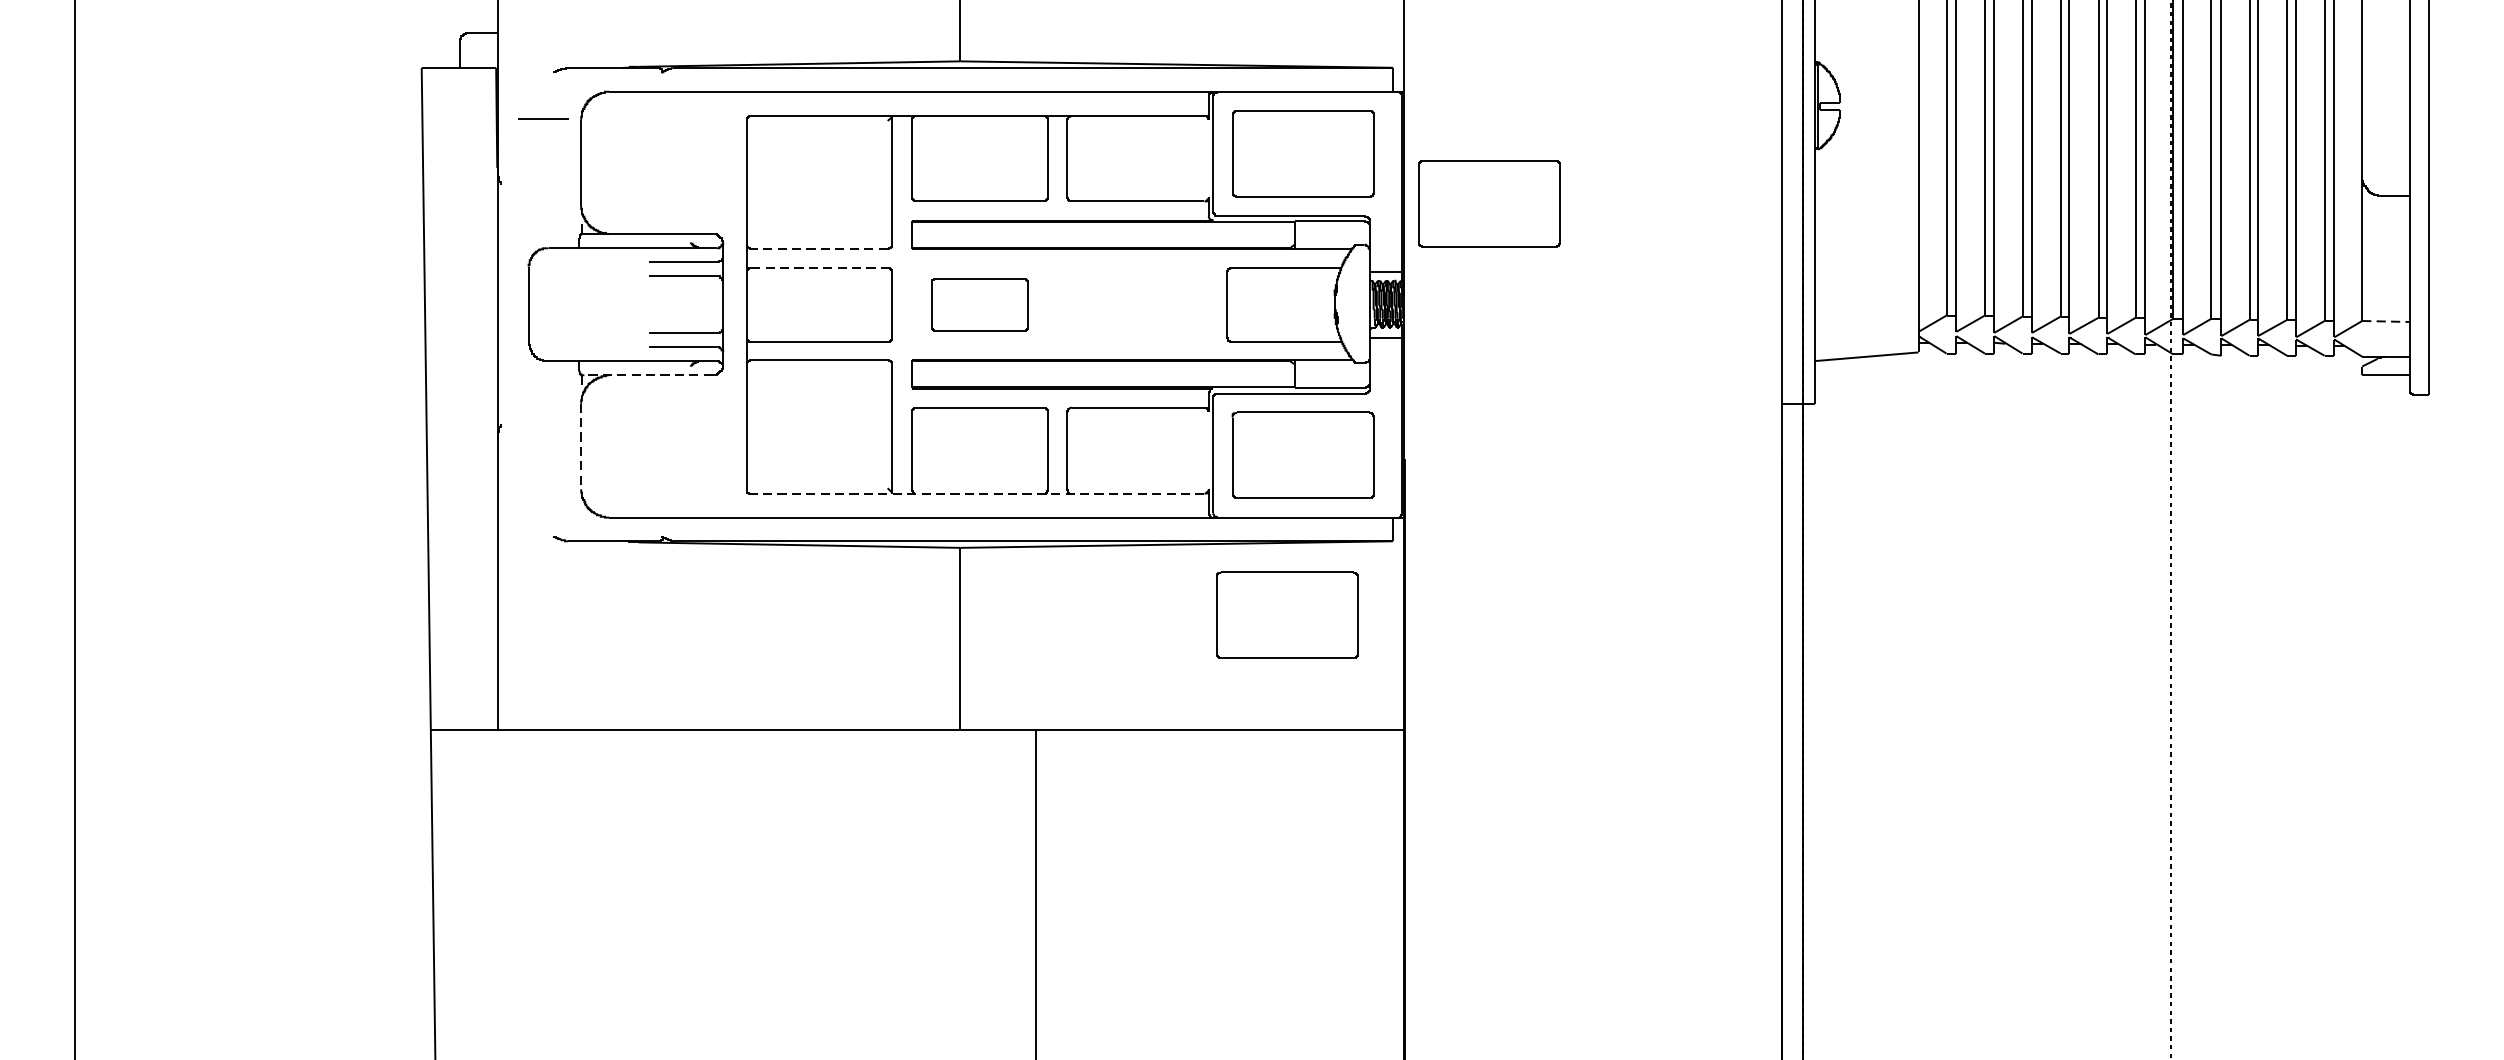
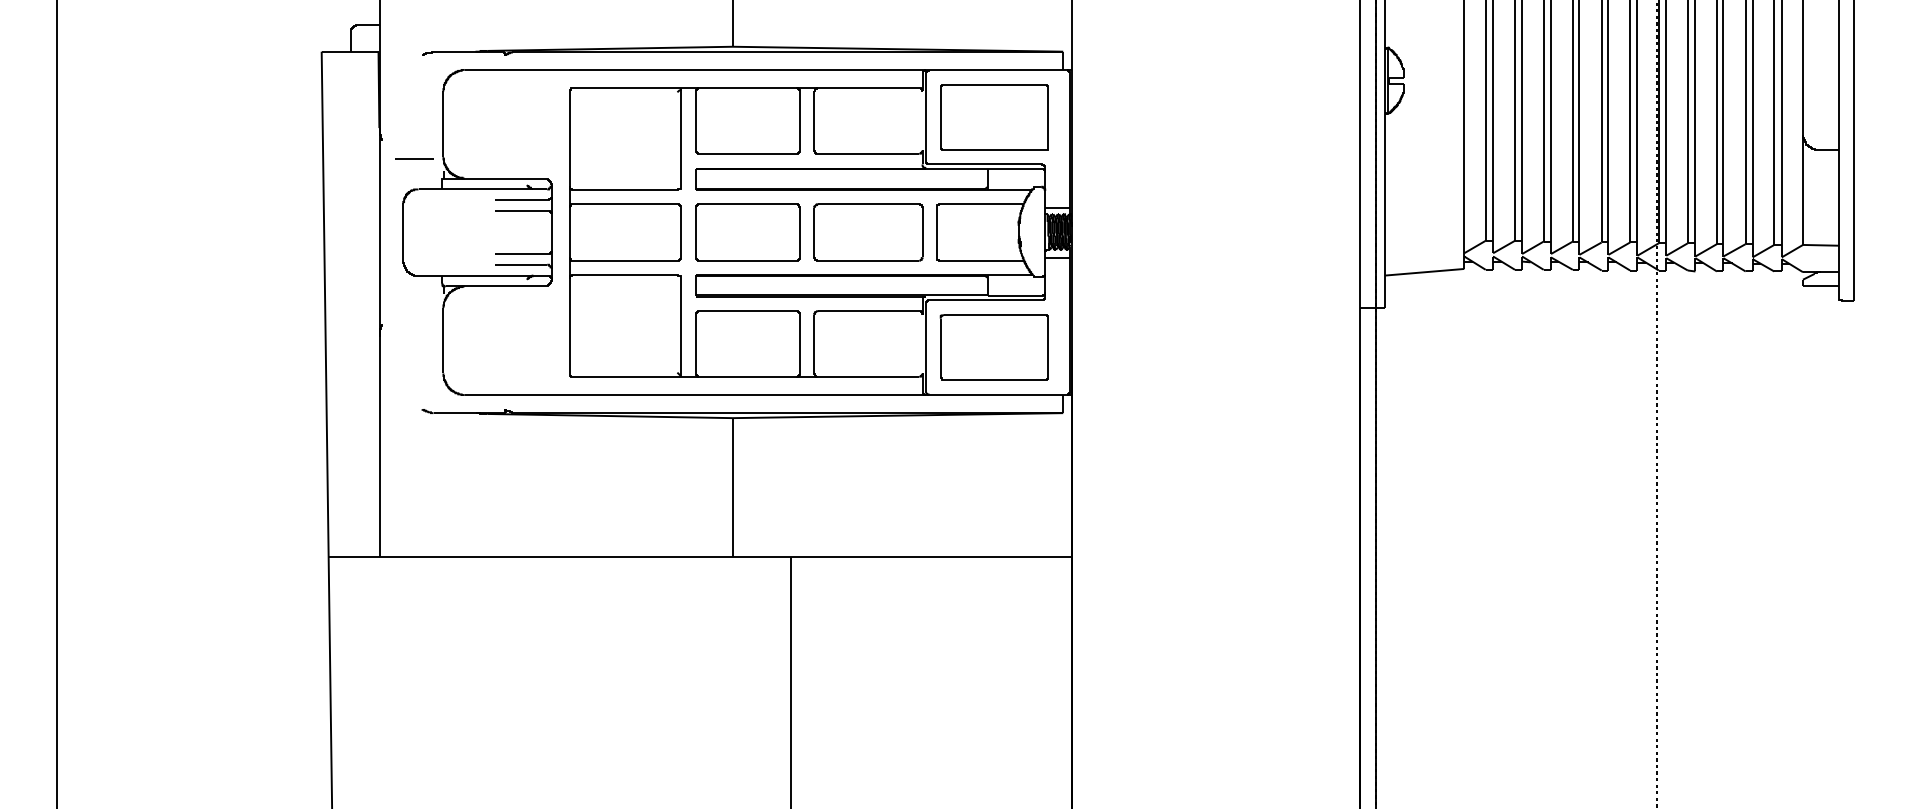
line: (543, 118) -> (414, 158), moved
part: (1489, 203) -> (1136, 155), removed
line: (818, 249) -> (624, 190), dashed -> solid
line: (819, 268) -> (625, 204), dashed -> solid
part: (979, 304) -> (747, 232), size x1.43
part: (1138, 304) -> (868, 232), added
line: (2386, 321) -> (1821, 245), dashed -> solid
line: (648, 375) -> (494, 286), dashed -> solid
line: (581, 446) -> (443, 340), dashed -> solid
line: (976, 493) -> (745, 376), dashed -> solid
part: (1286, 615) -> (981, 469), removed

